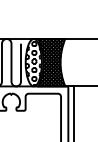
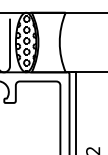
hatch: (51, 62) -> (48, 42), removed

